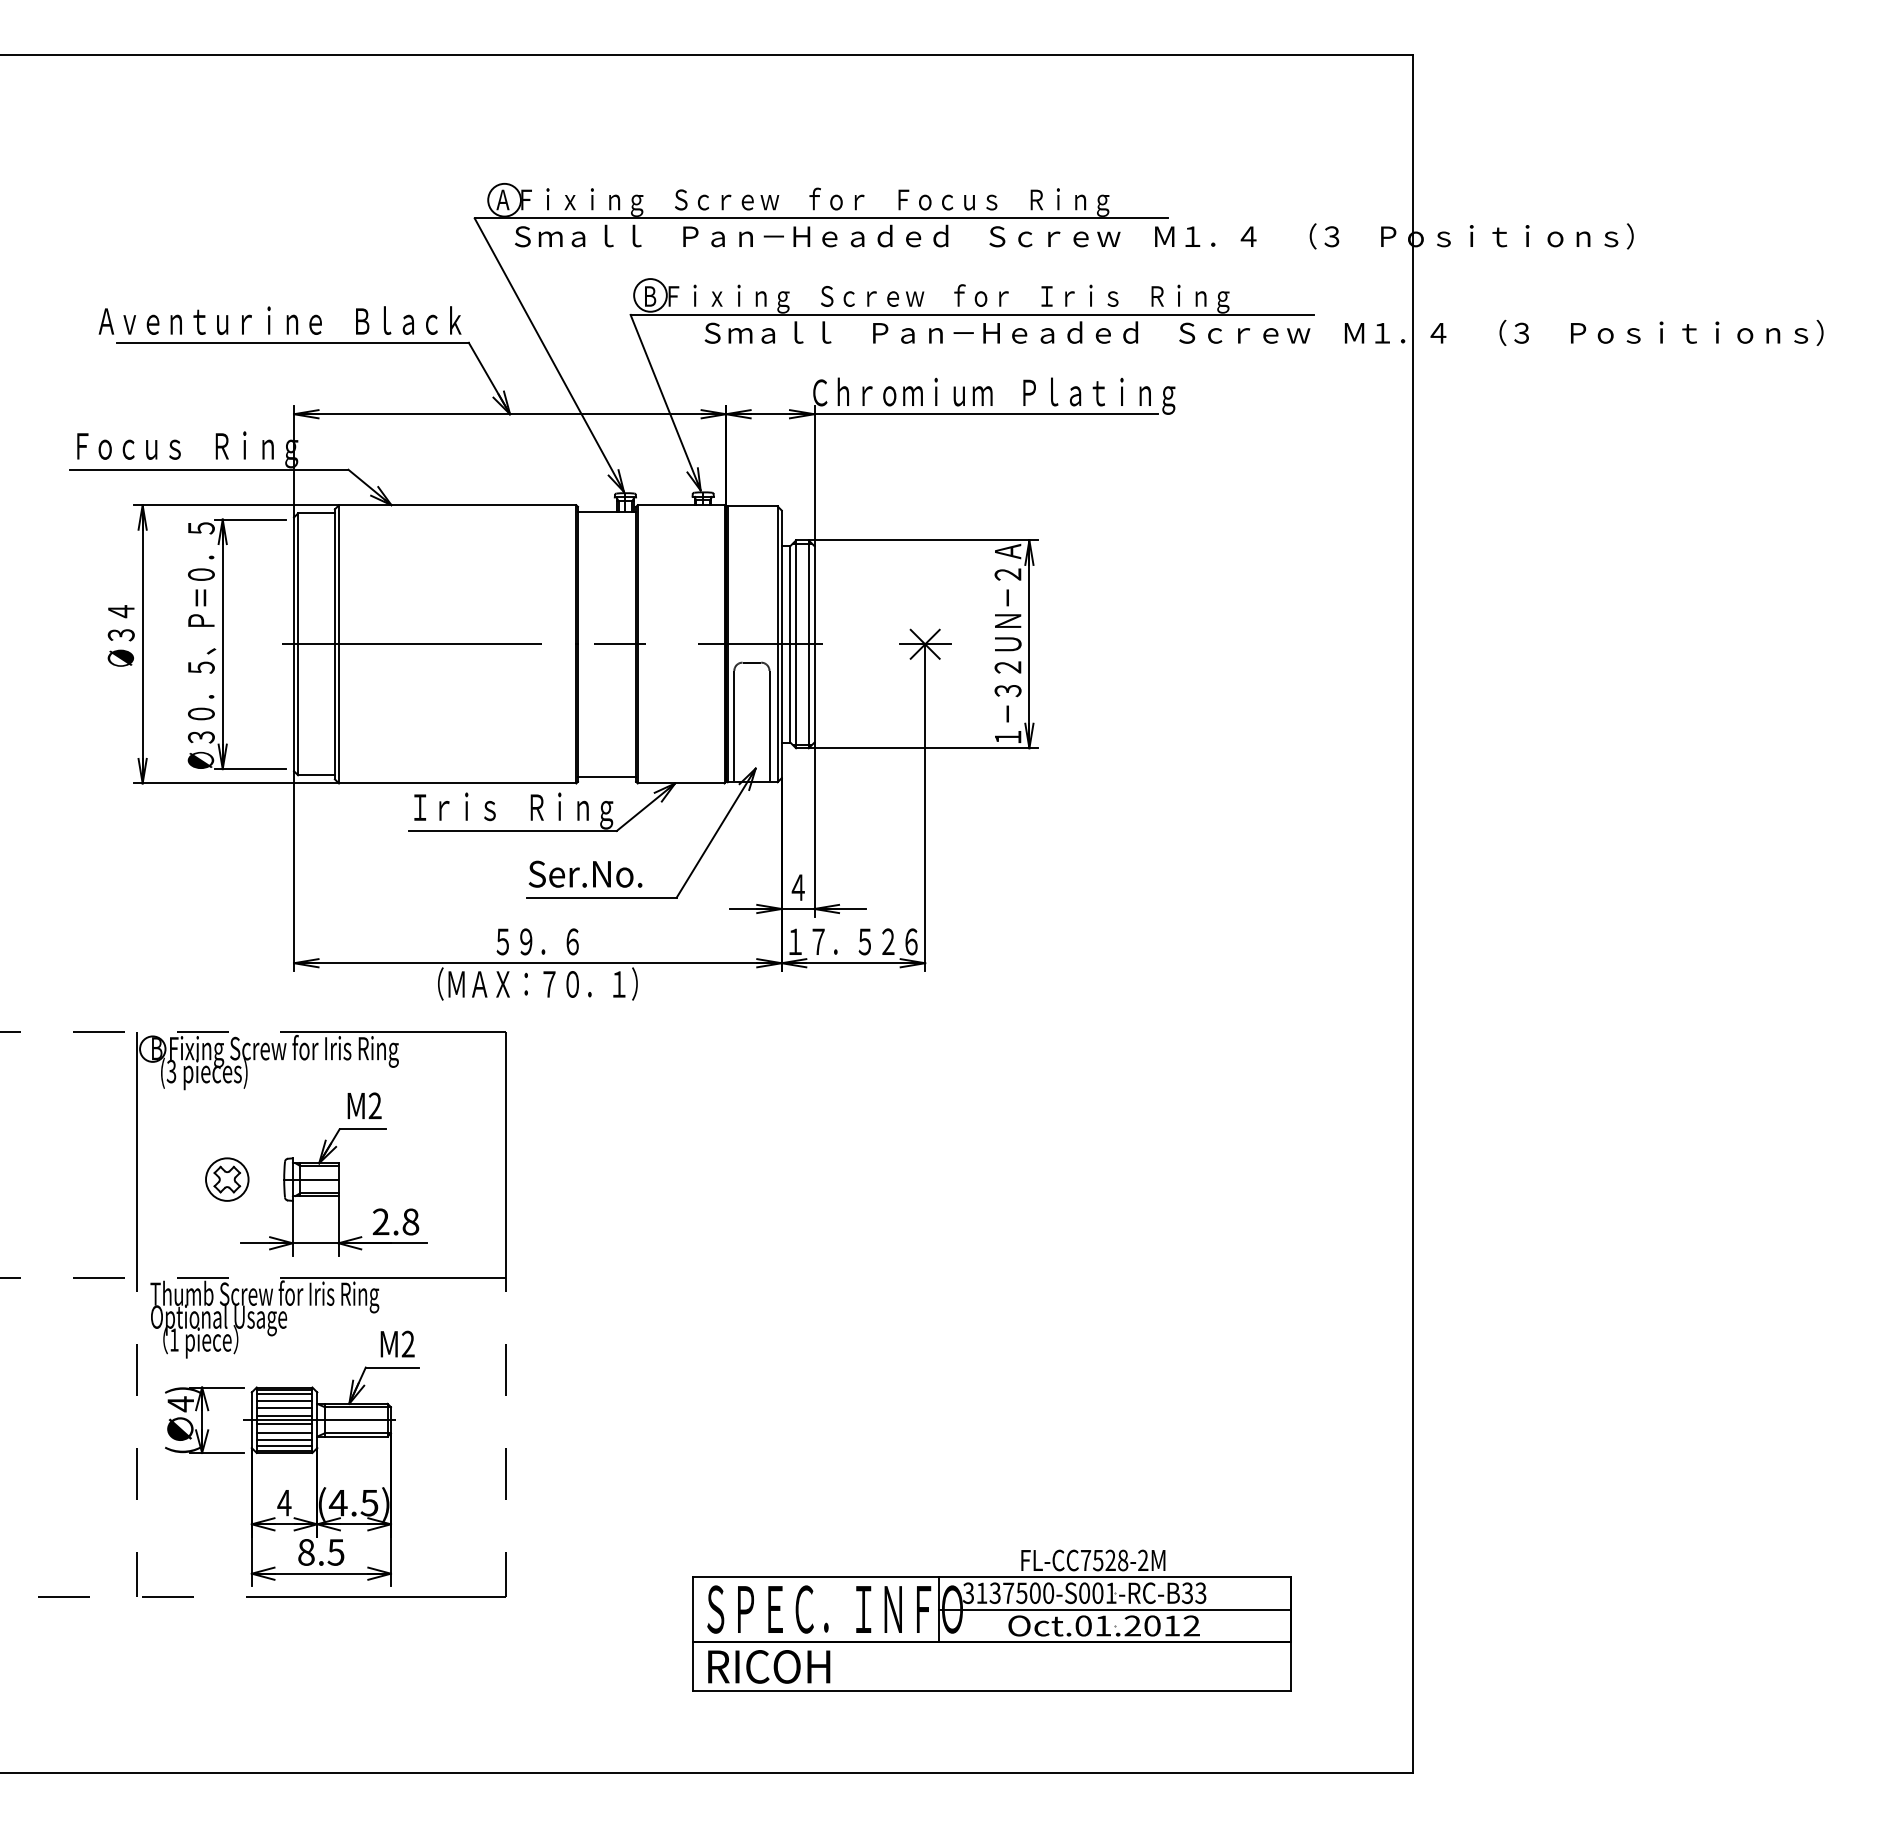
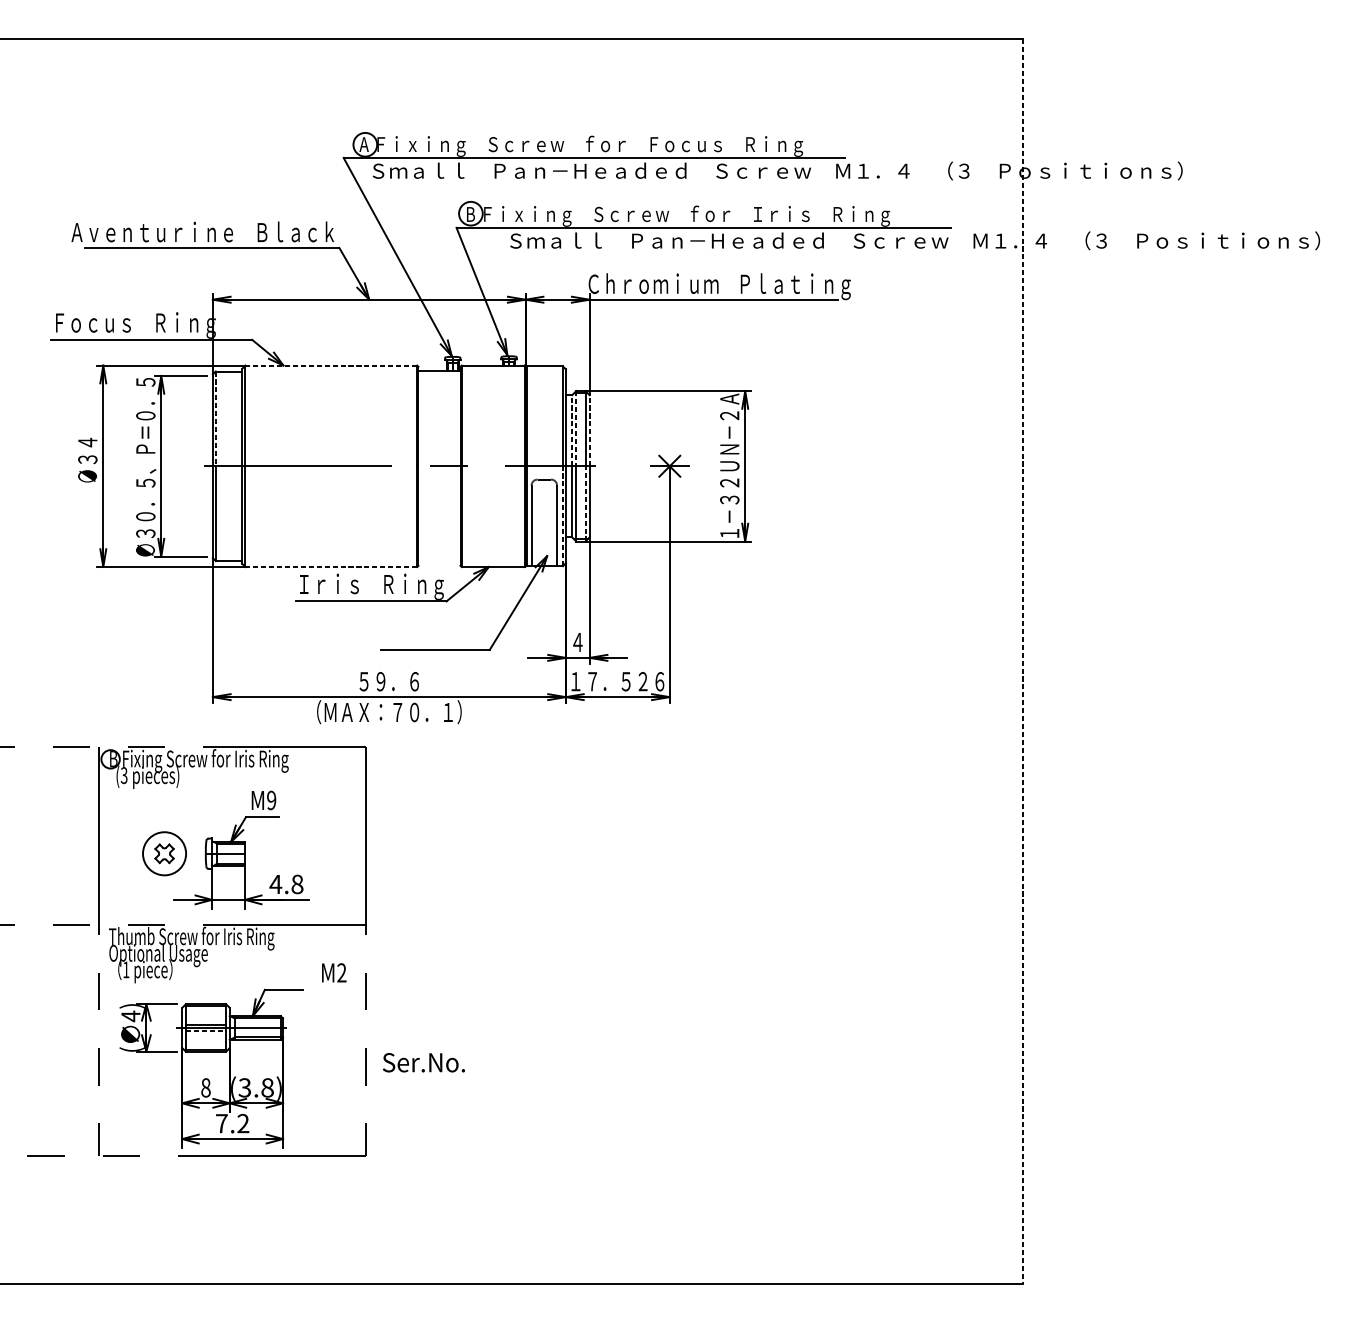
line: (457, 505) -> (331, 365), solid -> dashed
line: (298, 579) -> (216, 419), solid -> dashed
line: (796, 592) -> (576, 428), solid -> dashed
line: (790, 594) -> (572, 430), solid -> dashed
line: (814, 594) -> (589, 430), solid -> dashed
line: (808, 696) -> (585, 504), solid -> dashed
line: (777, 713) -> (562, 516), solid -> dashed
line: (607, 776) -> (439, 561), removed
line: (457, 783) -> (331, 567), solid -> dashed
text: (585, 873) -> (423, 1062), moved
line: (1413, 914) -> (1023, 661), solid -> dashed
text: (374, 1106) -> (271, 800), M2 -> M9
circle: (227, 1179) -> (164, 853), size x1.4
text: (380, 1221) -> (275, 884), 2.8 -> 4.8
text: (397, 1343) -> (334, 972), moved
line: (284, 1394) -> (205, 1009), removed
line: (284, 1400) -> (205, 1013), removed
line: (284, 1407) -> (205, 1018), removed
line: (284, 1424) -> (205, 1031), solid -> dashed
line: (284, 1432) -> (205, 1036), removed
line: (284, 1439) -> (205, 1041), removed
line: (284, 1446) -> (205, 1046), removed
text: (284, 1502) -> (205, 1087), 4 -> 8
text: (353, 1502) -> (255, 1087), (4.5) -> (3.8)
text: (321, 1551) -> (232, 1122), 8.5 -> 7.2
part: (991, 1620) -> (717, 1172), removed

